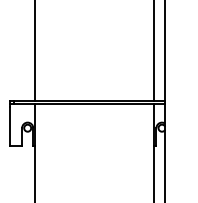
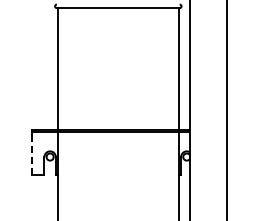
line: (9, 126) -> (31, 155), solid -> dashed

